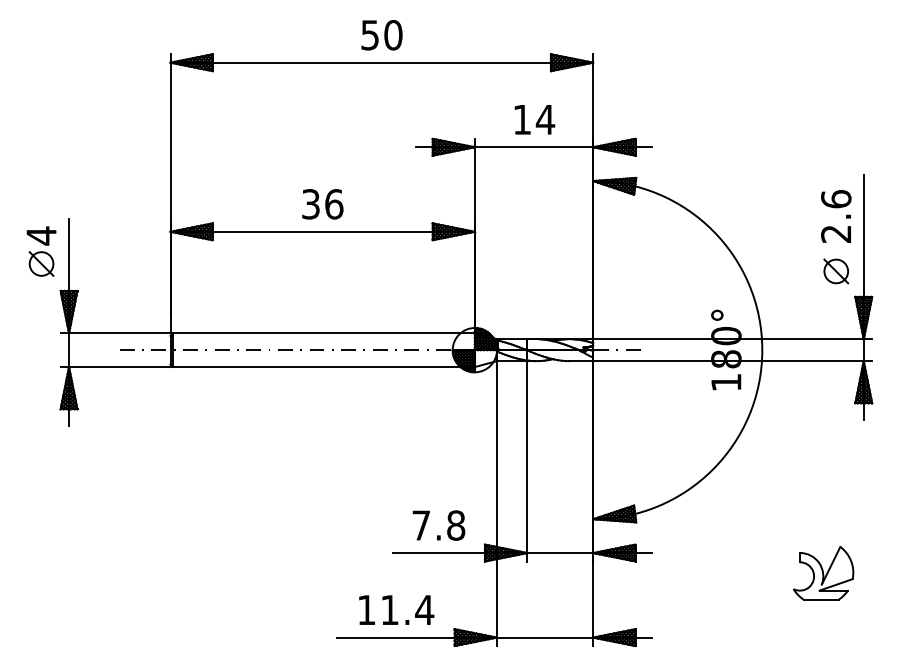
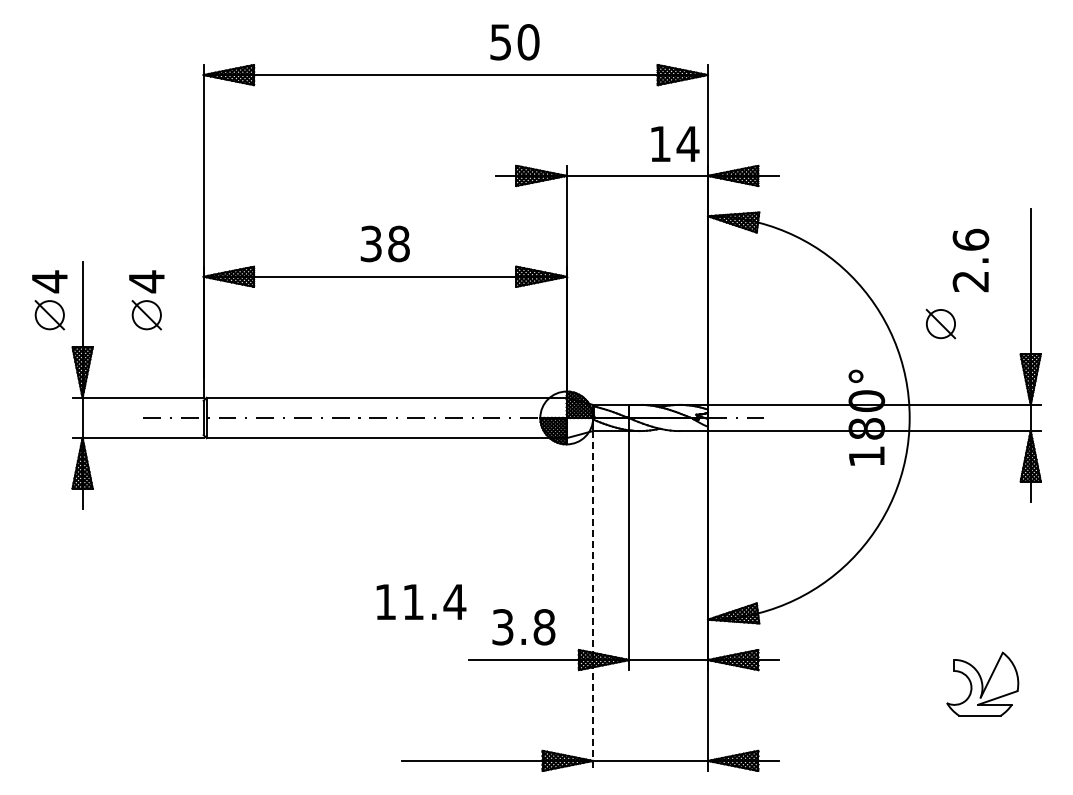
text: (381, 35) -> (514, 42), moved
text: (534, 119) -> (675, 143), moved
text: (334, 203) -> (399, 243), 36 -> 38
text: (835, 216) -> (970, 260), moved
part: (122, 251) -> (146, 300), added
part: (835, 270) -> (940, 323), moved
line: (496, 503) -> (592, 601), solid -> dashed
text: (421, 525) -> (502, 627), 7.8 -> 3.8
text: (396, 609) -> (421, 601), moved

